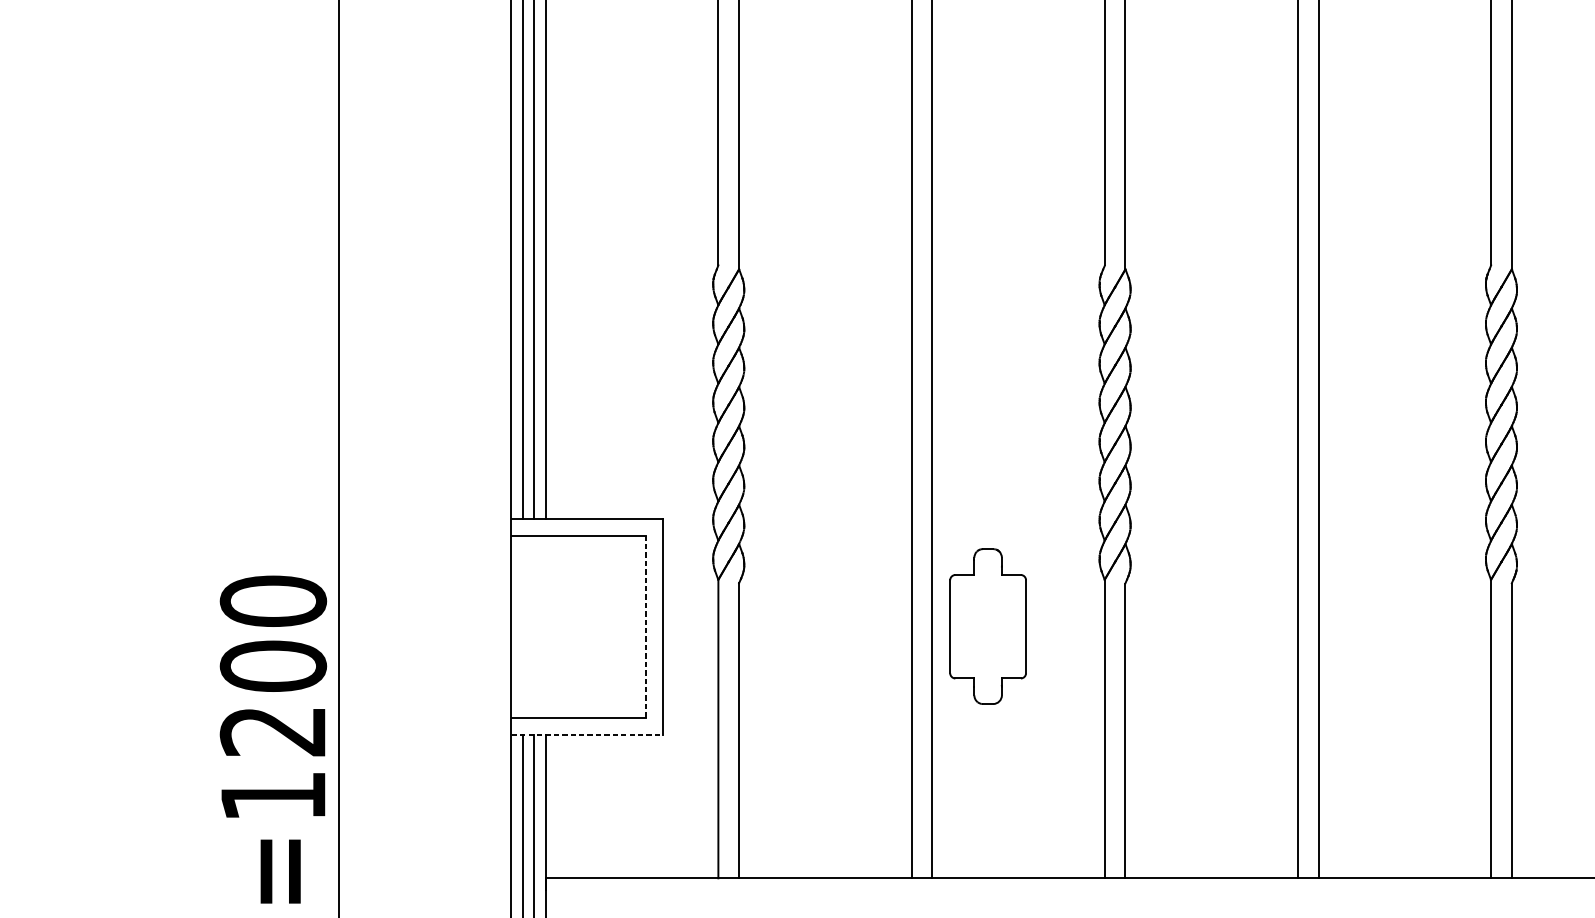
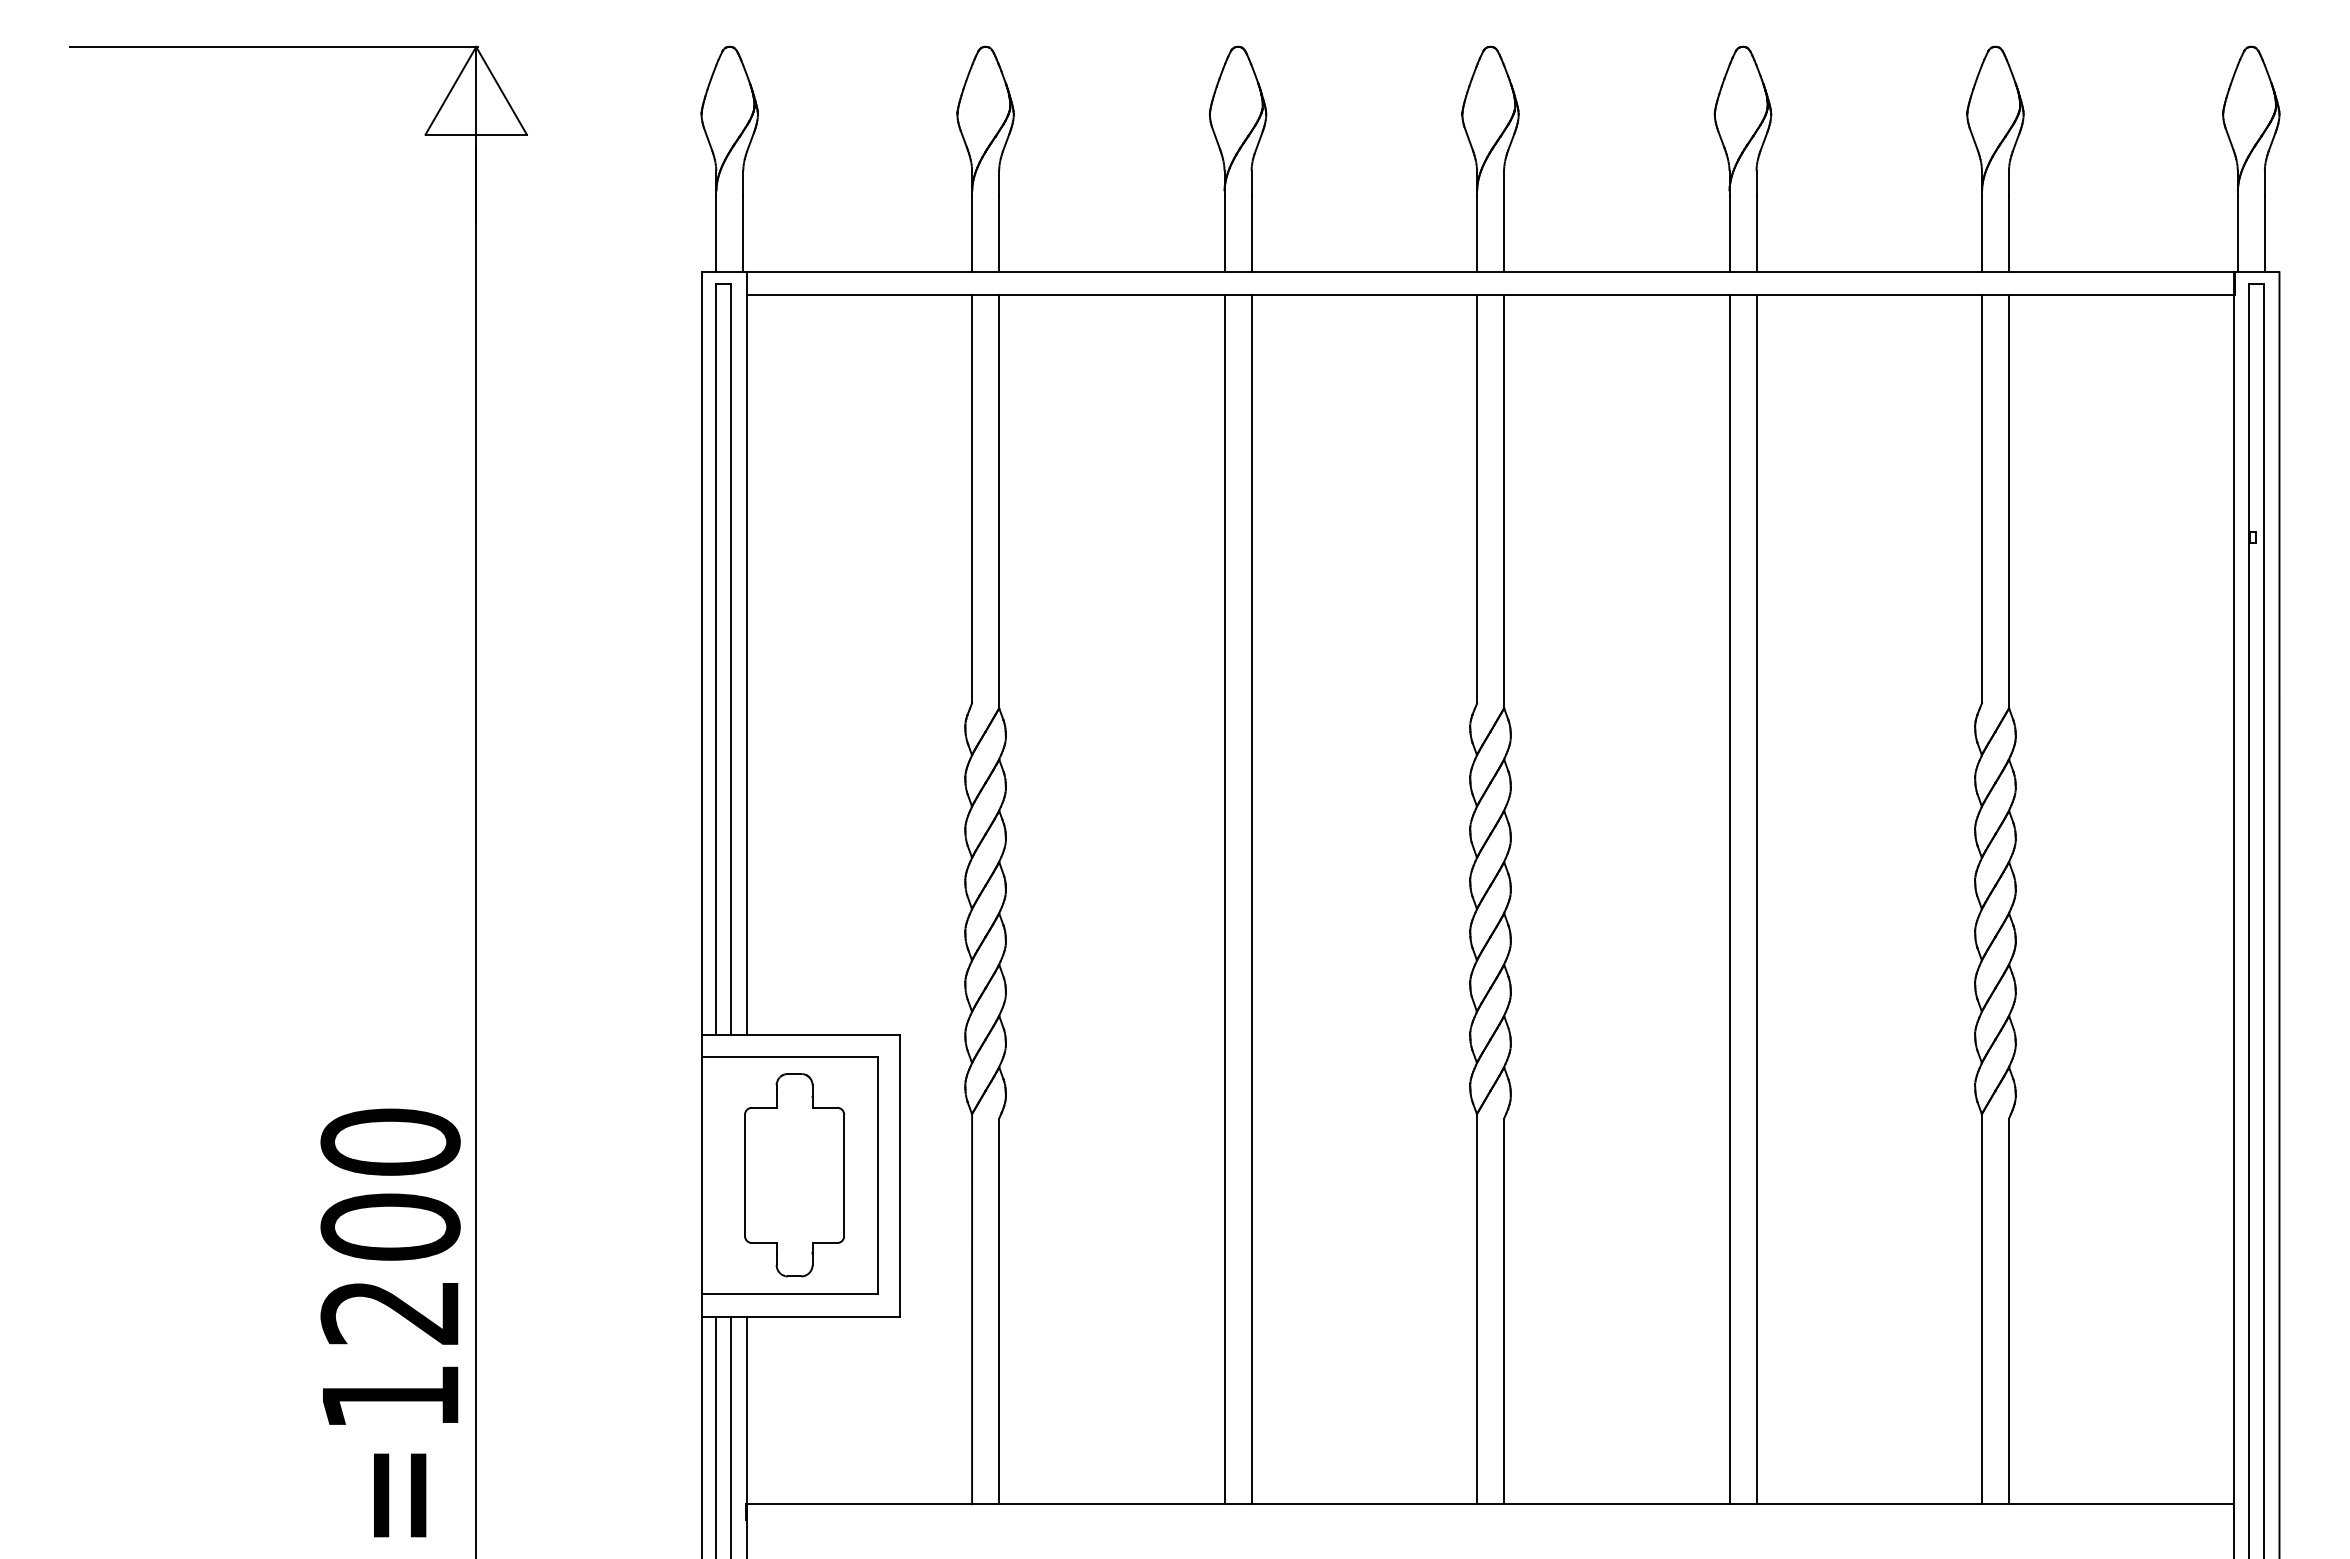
line: (645, 626) -> (877, 1175), dashed -> solid
part: (988, 626) -> (794, 1175), moved
line: (587, 734) -> (801, 1316), dashed -> solid

